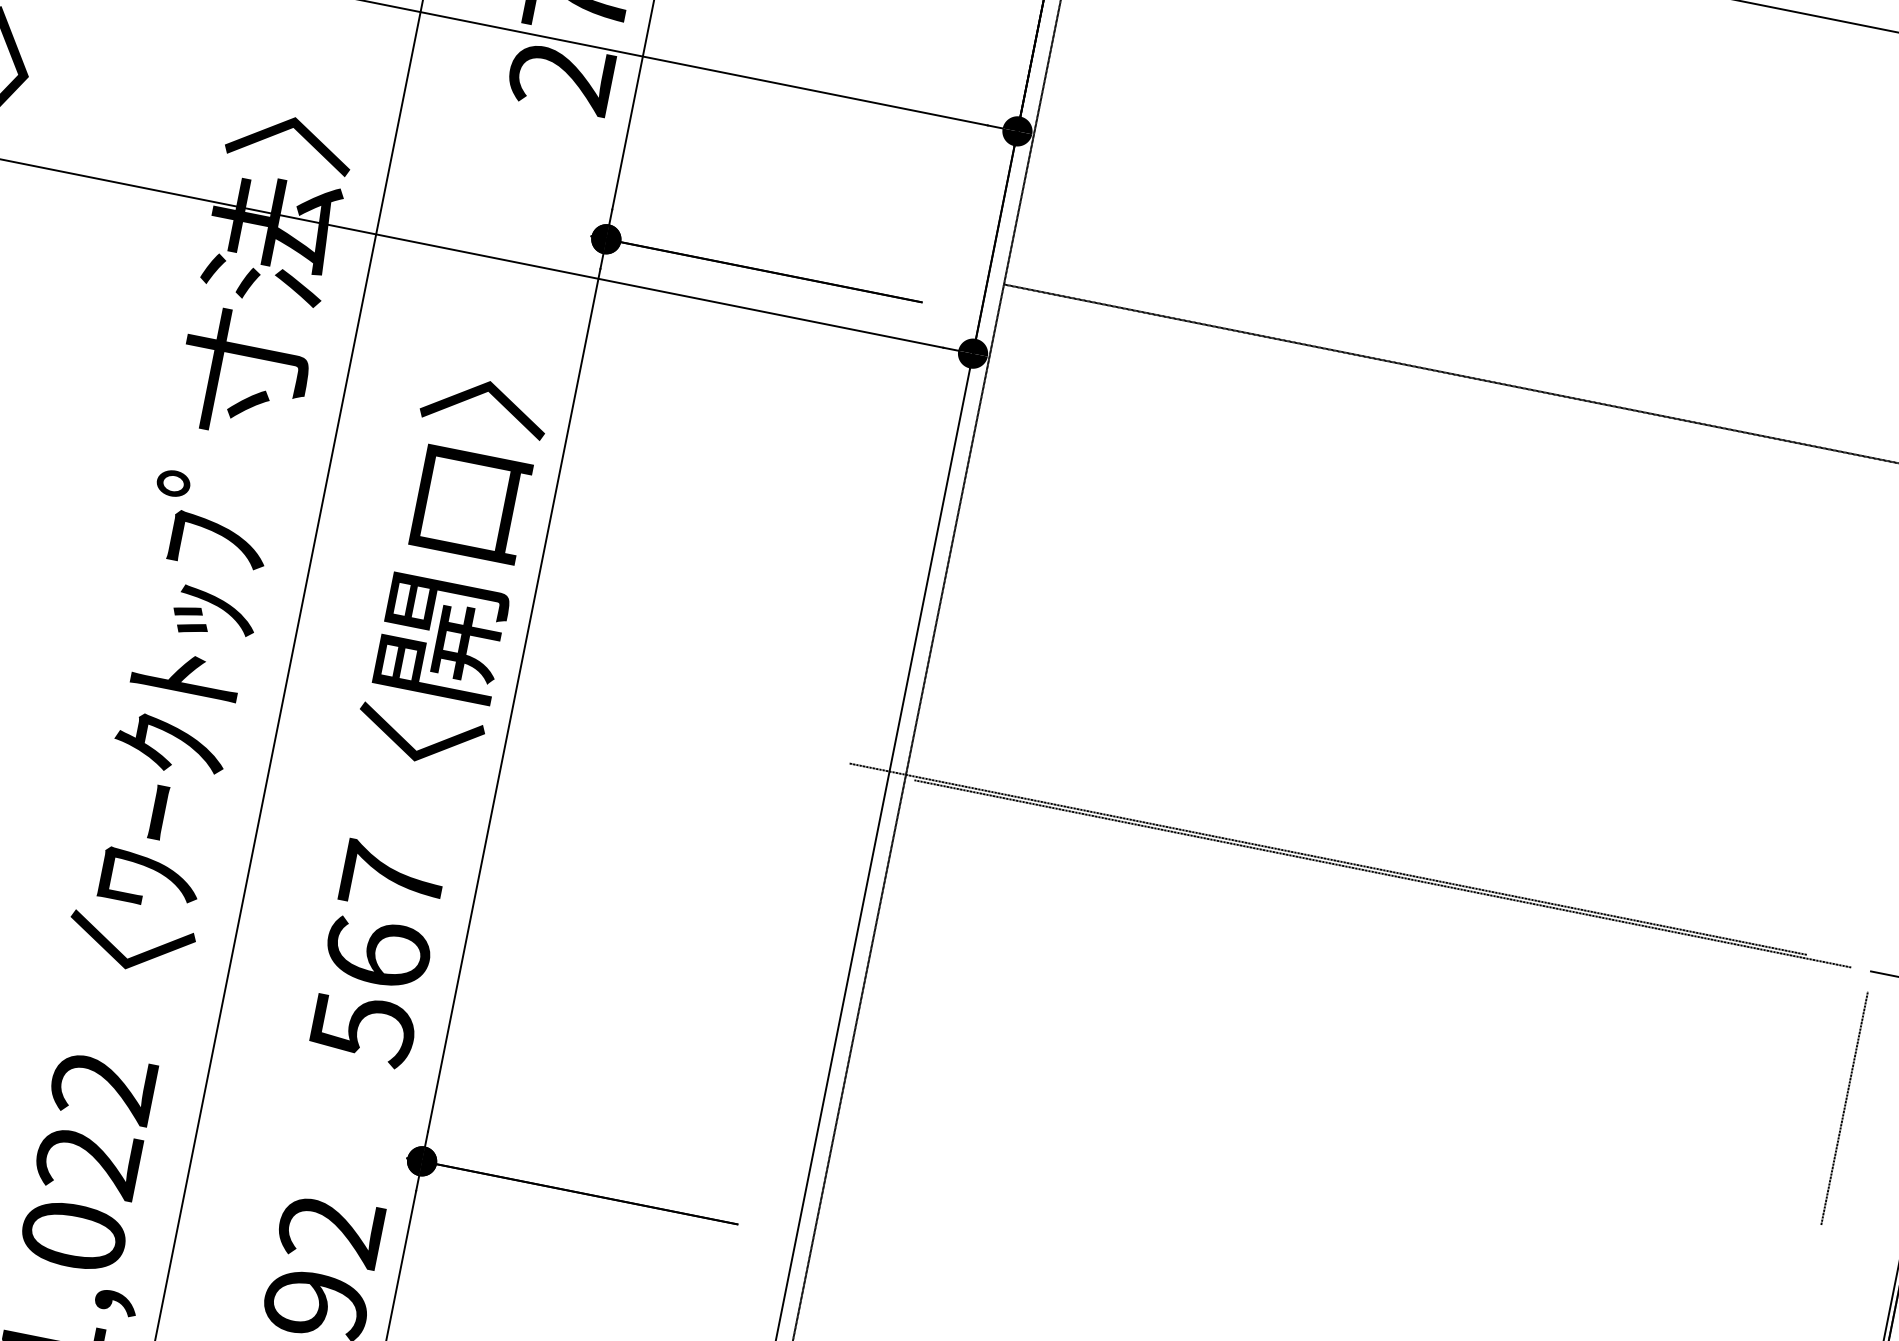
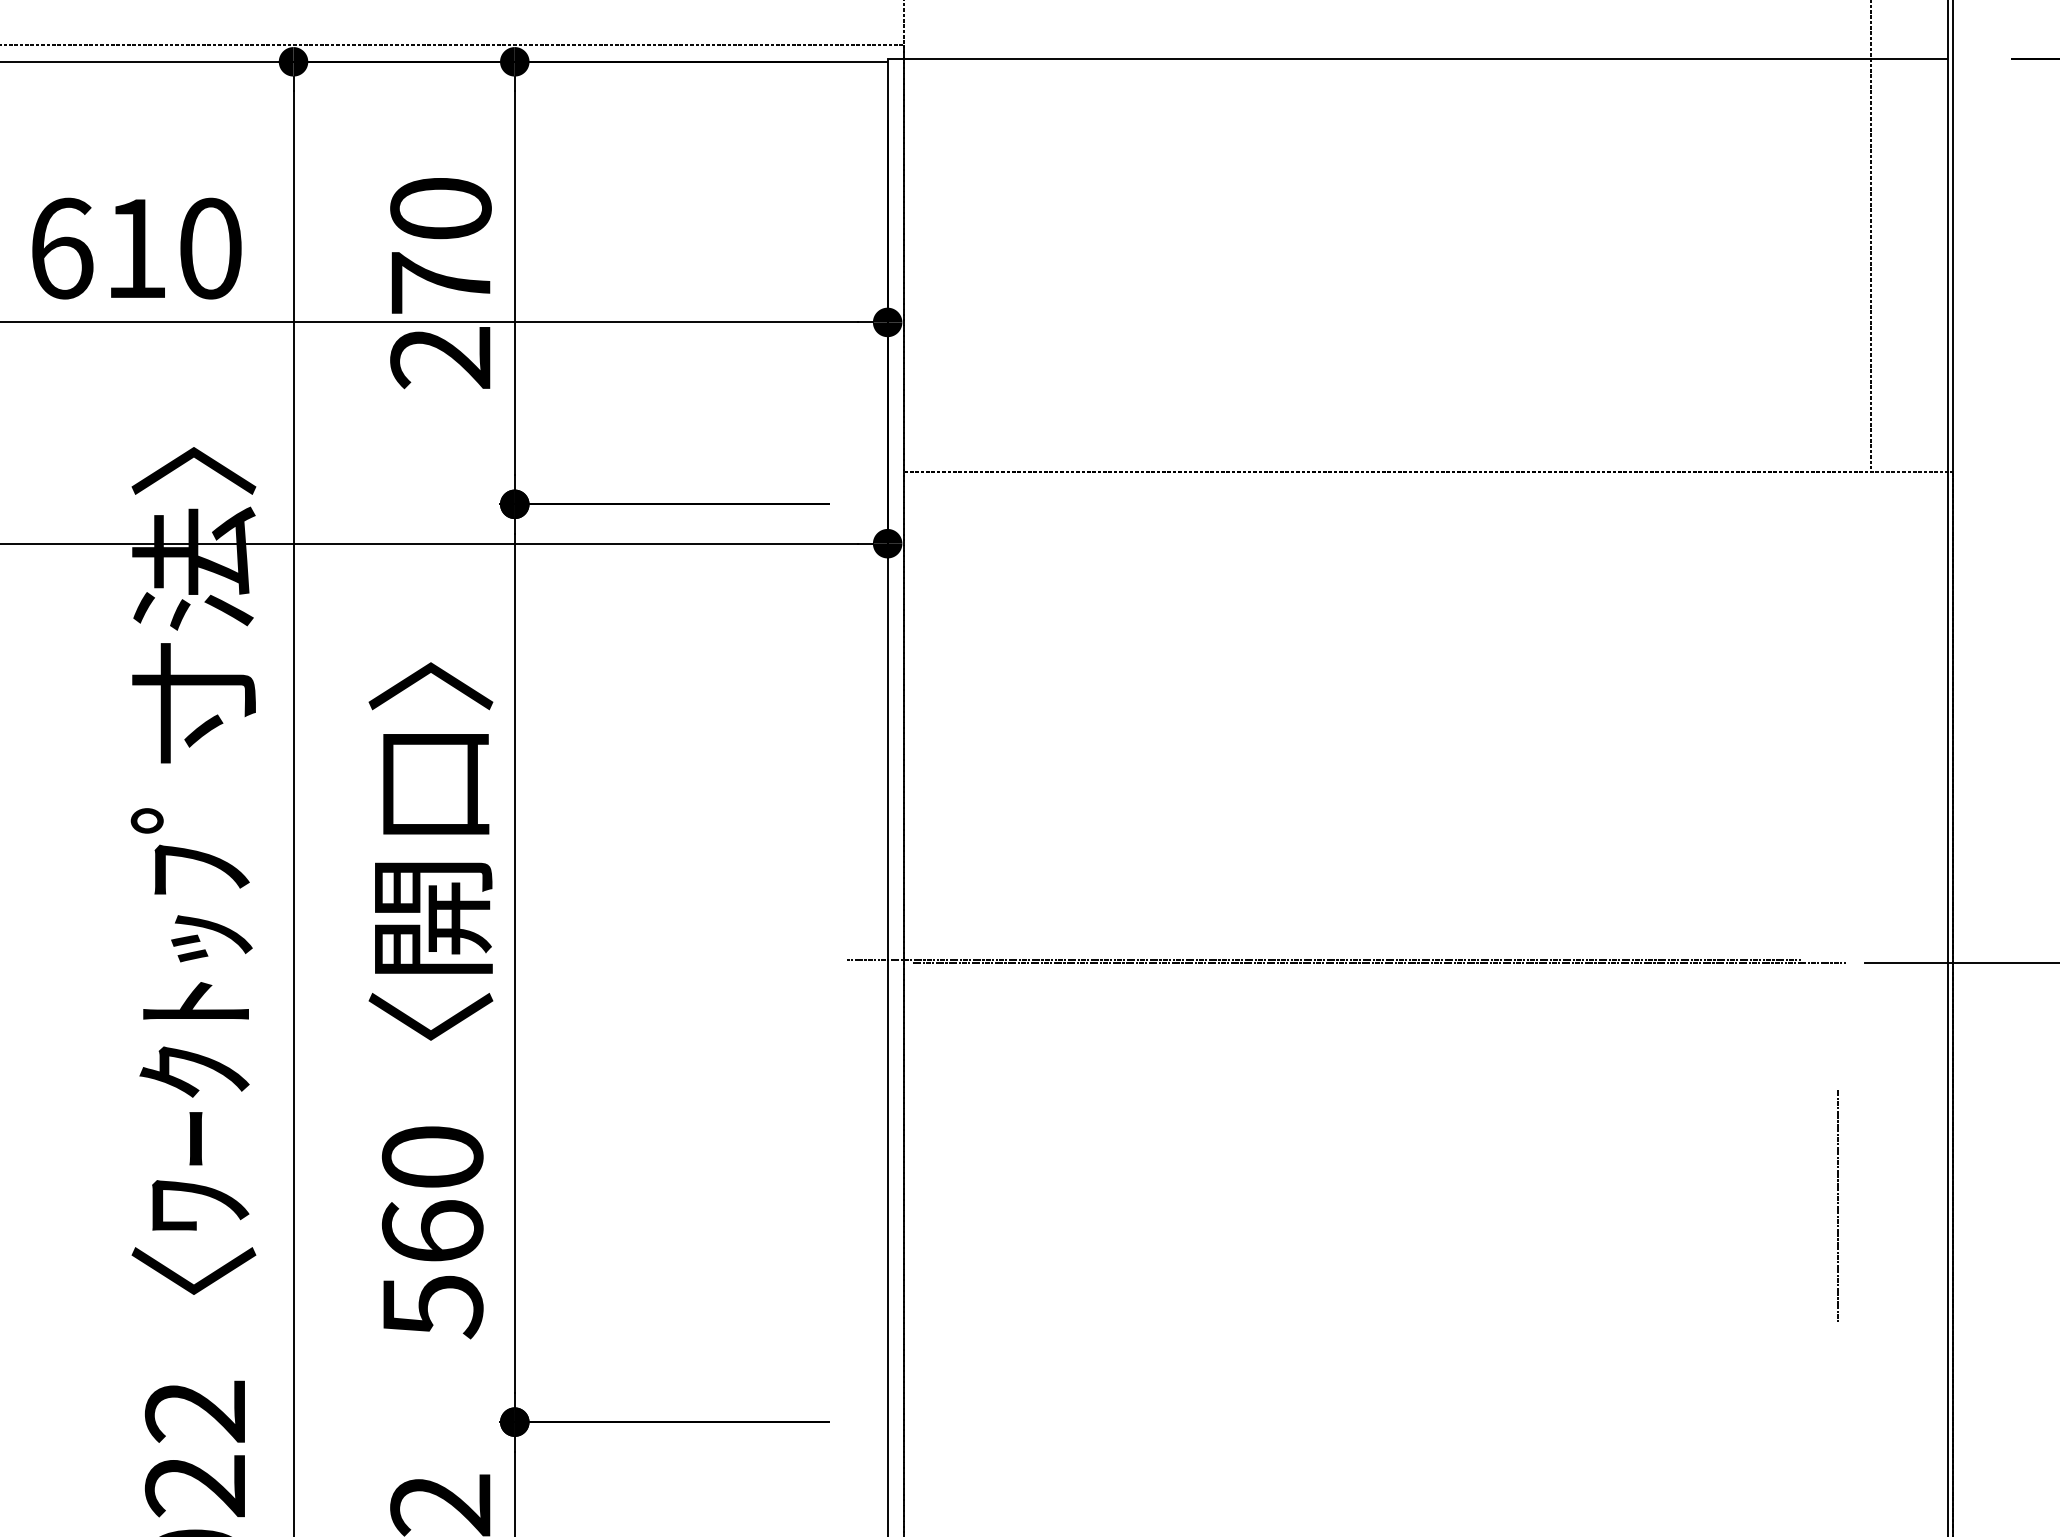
text: (392, 877) -> (432, 1156), 567 -> 560
line: (1843, 1108) -> (1837, 1206), moved

